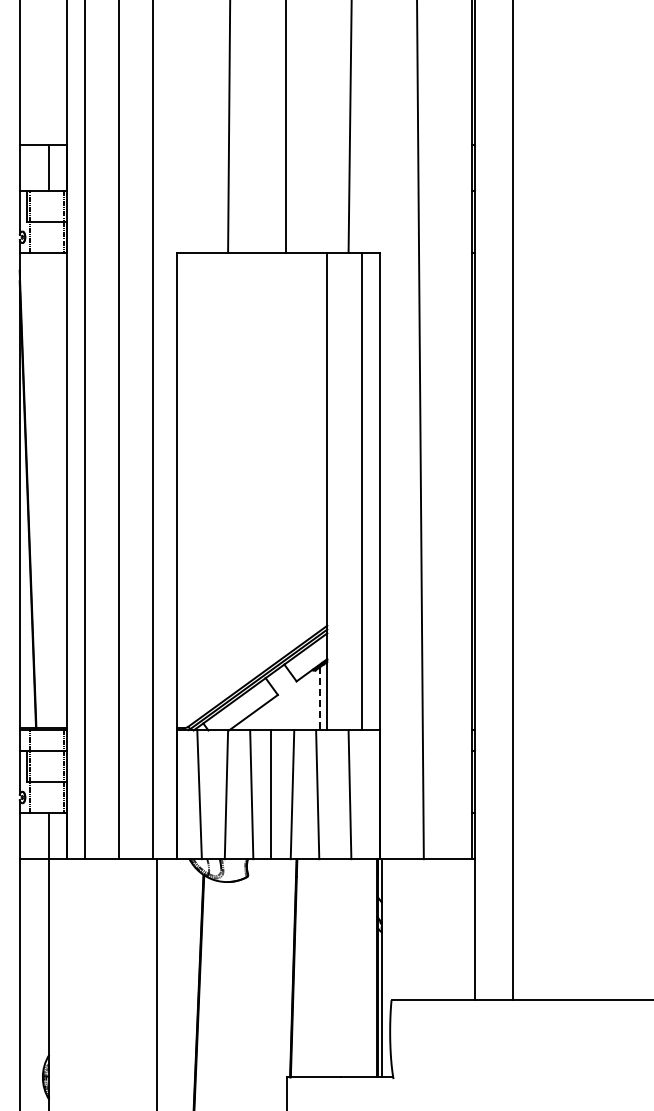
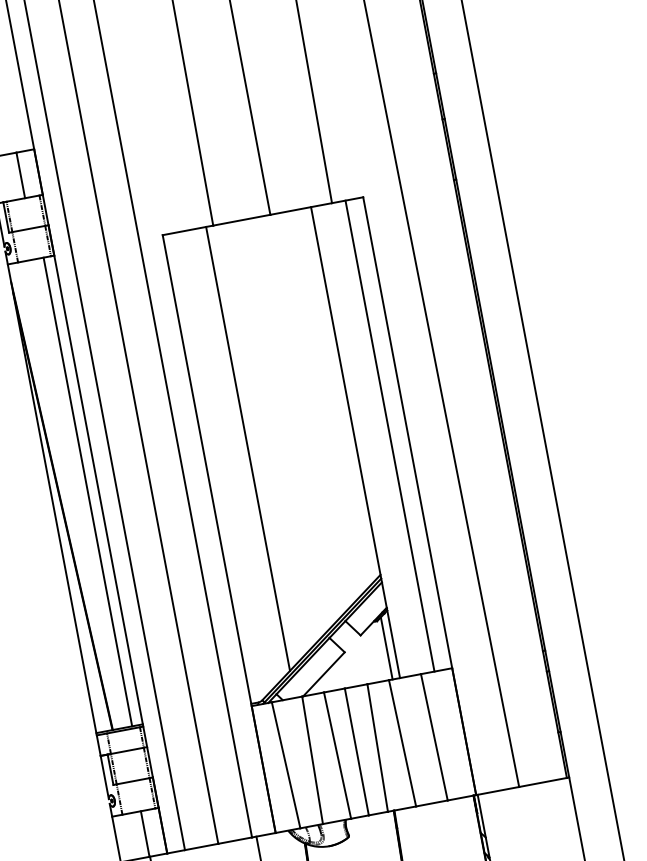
line: (220, 477) -> (247, 448), added
line: (56, 490) -> (88, 491), added
line: (319, 698) -> (386, 648), dashed -> solid

